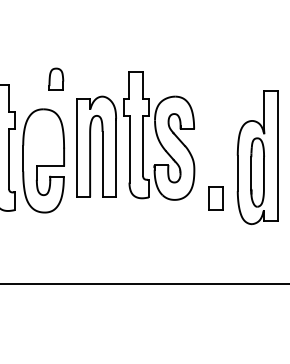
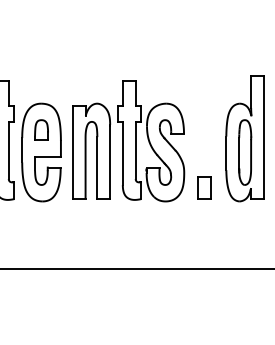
part: (56, 78) -> (41, 129), moved
part: (135, 136) -> (128, 141), moved
part: (256, 157) -> (244, 138), moved

